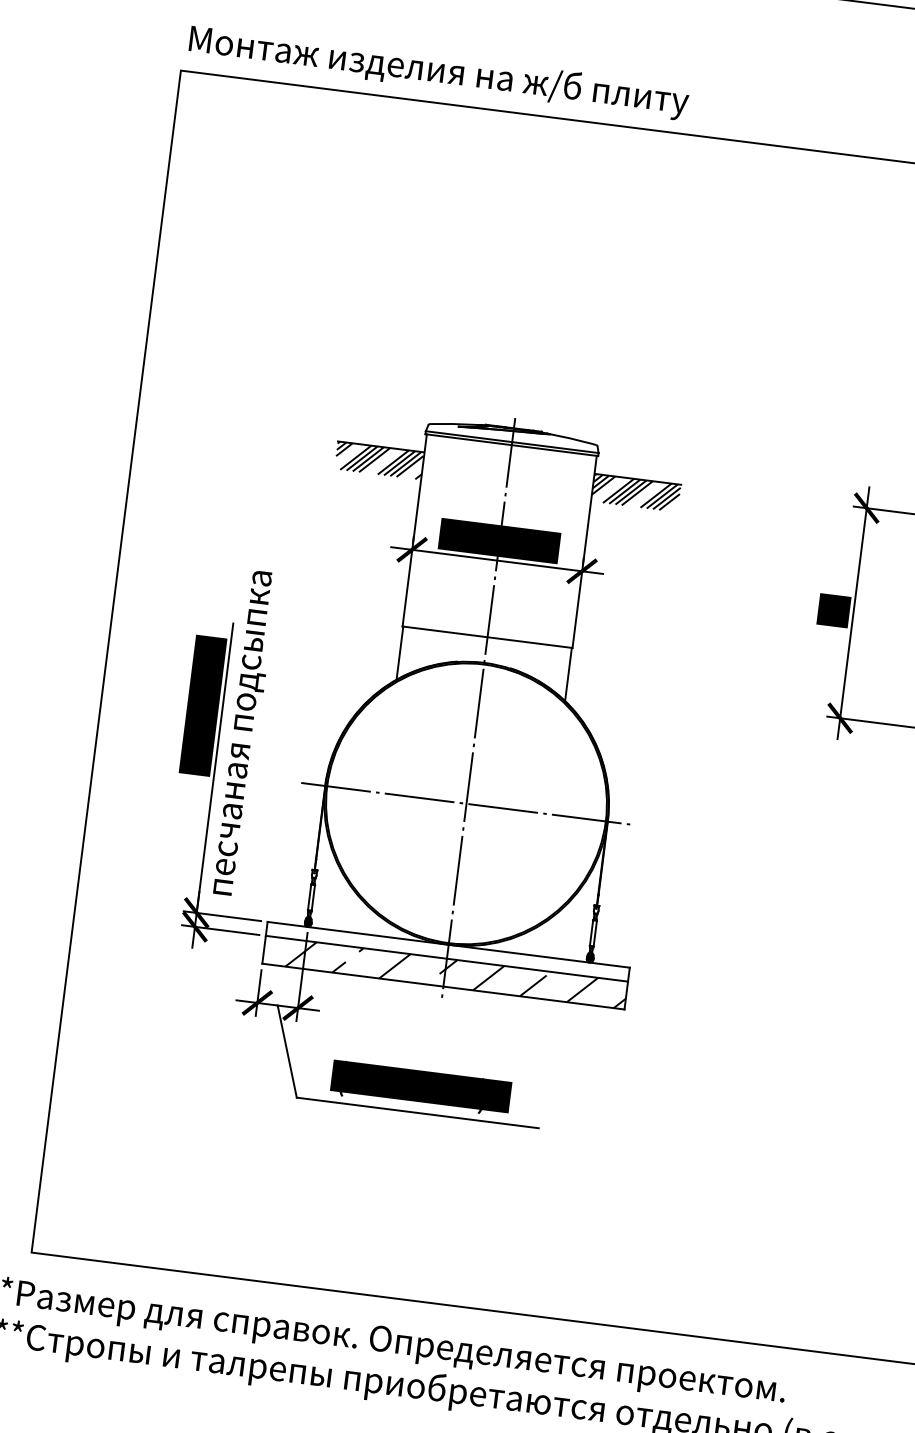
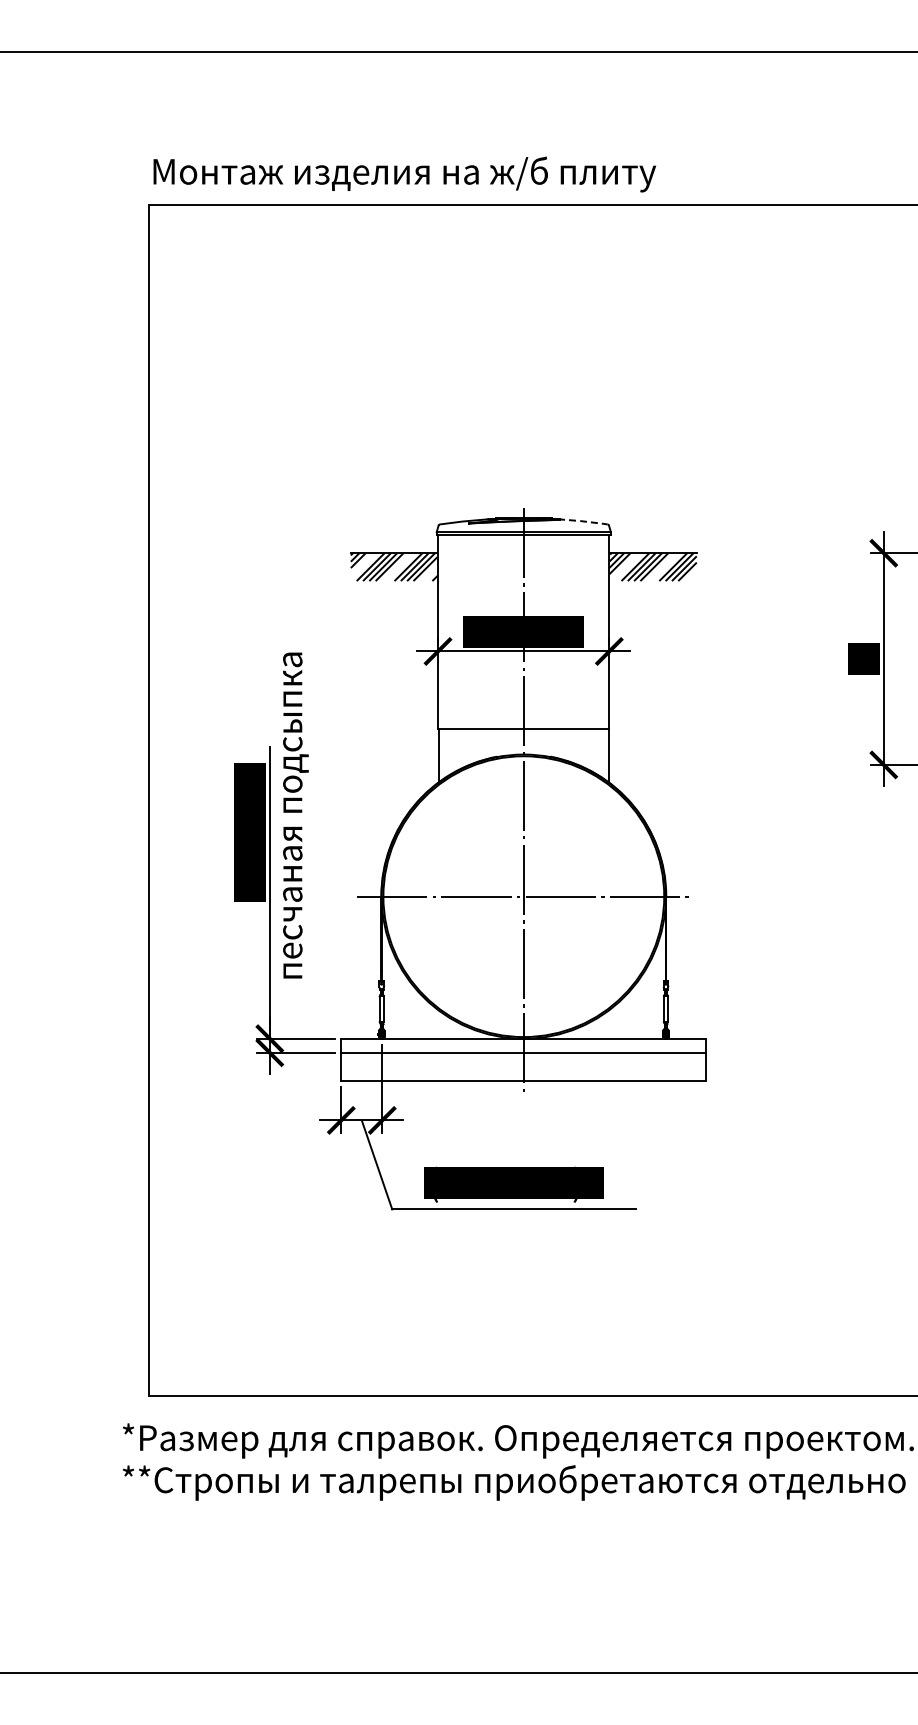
line: (572, 439) -> (583, 521), solid -> dashed
text: (245, 733) -> (295, 815), moved
hatch: (456, 973) -> (535, 1066), removed

